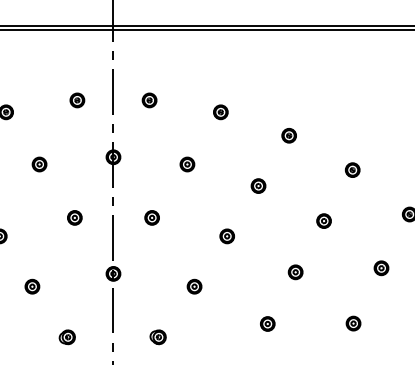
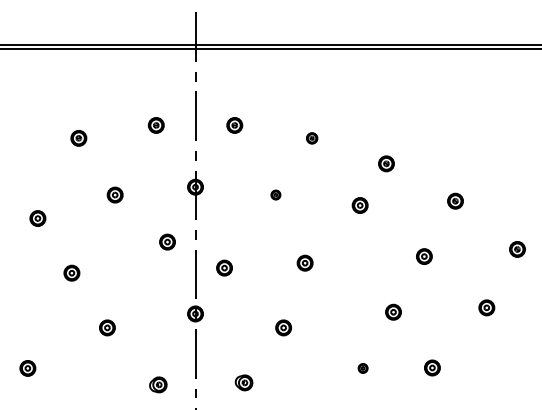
part: (220, 112) -> (311, 138), size x0.7
part: (187, 163) -> (275, 194), size x0.6
part: (257, 186) -> (359, 205), moved
part: (74, 217) -> (167, 241), moved
part: (152, 217) -> (224, 267), moved
part: (226, 235) -> (304, 262), moved
part: (353, 323) -> (432, 367), moved
part: (267, 324) -> (362, 368), size x0.6
part: (67, 336) -> (158, 384), moved

